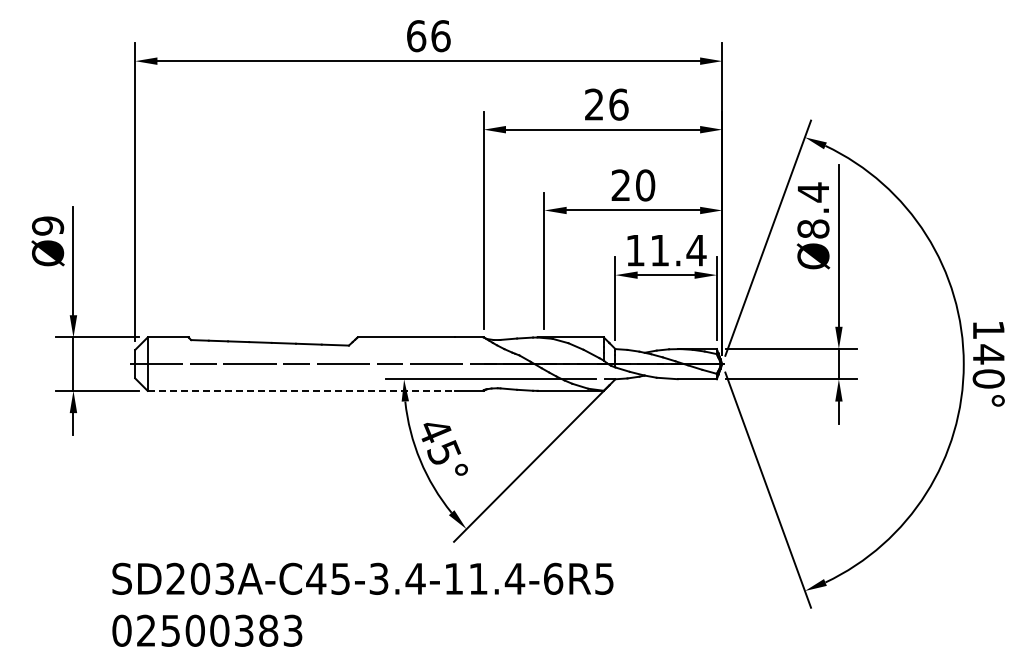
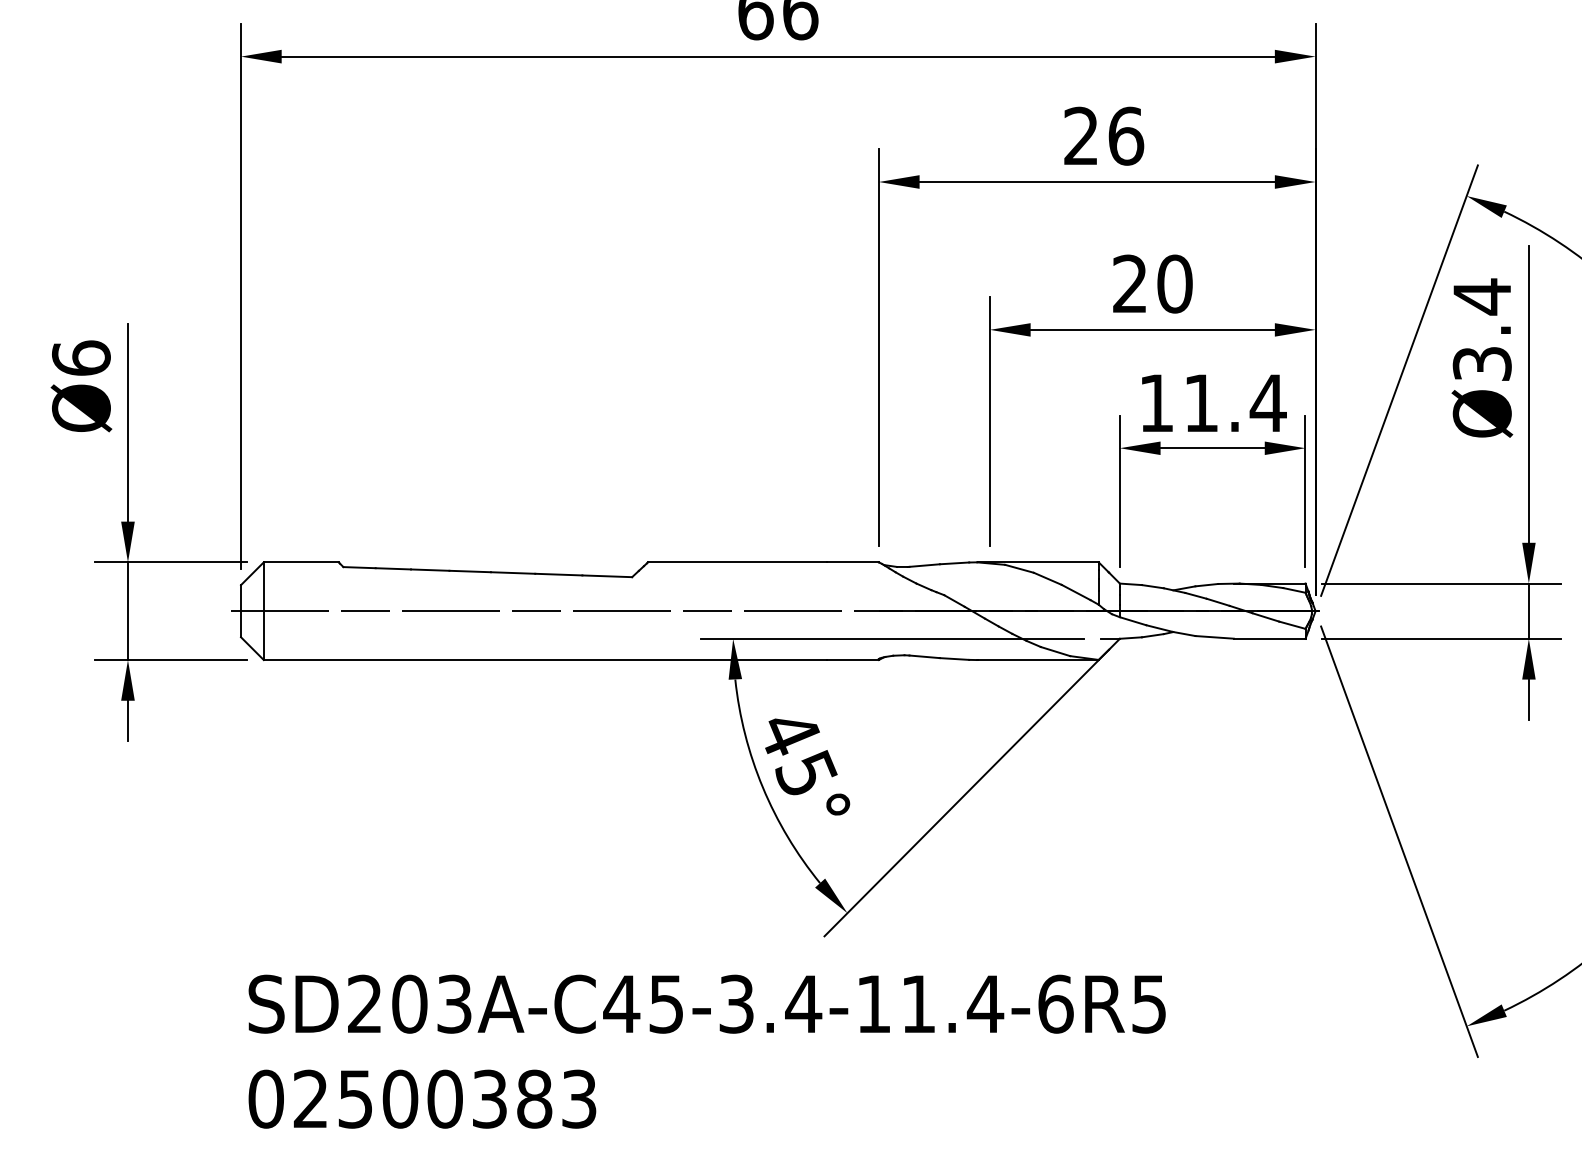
text: (48, 225) -> (82, 357), Ø9 -> Ø6
text: (813, 228) -> (1482, 362), Ø8.4 -> Ø3.4
line: (301, 390) -> (545, 659), dashed -> solid
text: (362, 604) -> (706, 1051), moved

